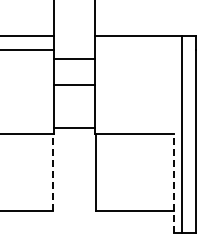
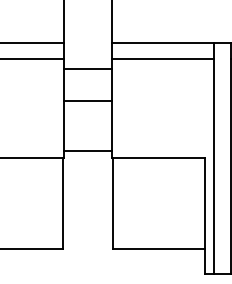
line: (138, 50) -> (163, 59), added
line: (53, 172) -> (62, 203), dashed -> solid
line: (174, 183) -> (205, 216), dashed -> solid

